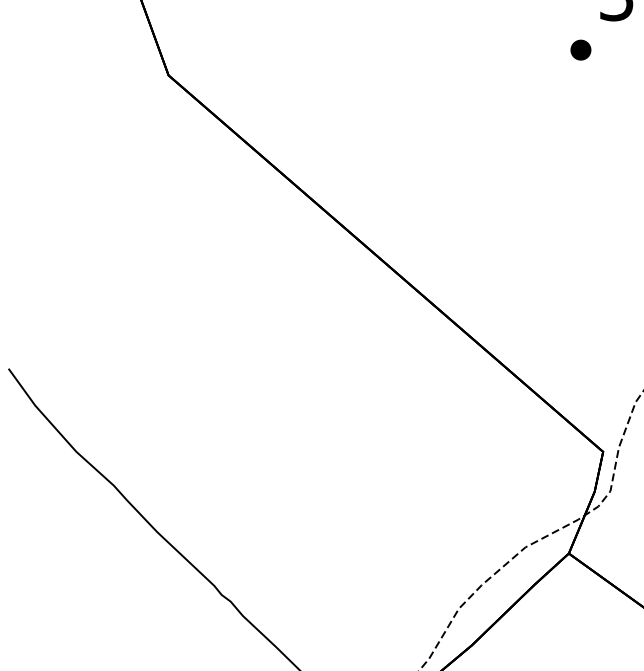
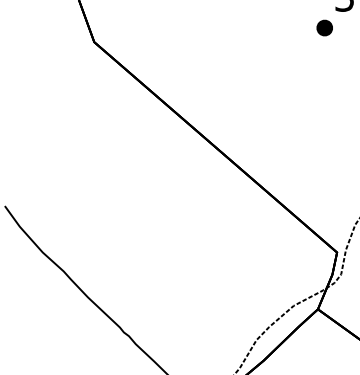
part: (580, 49) -> (324, 27), size x1.43

